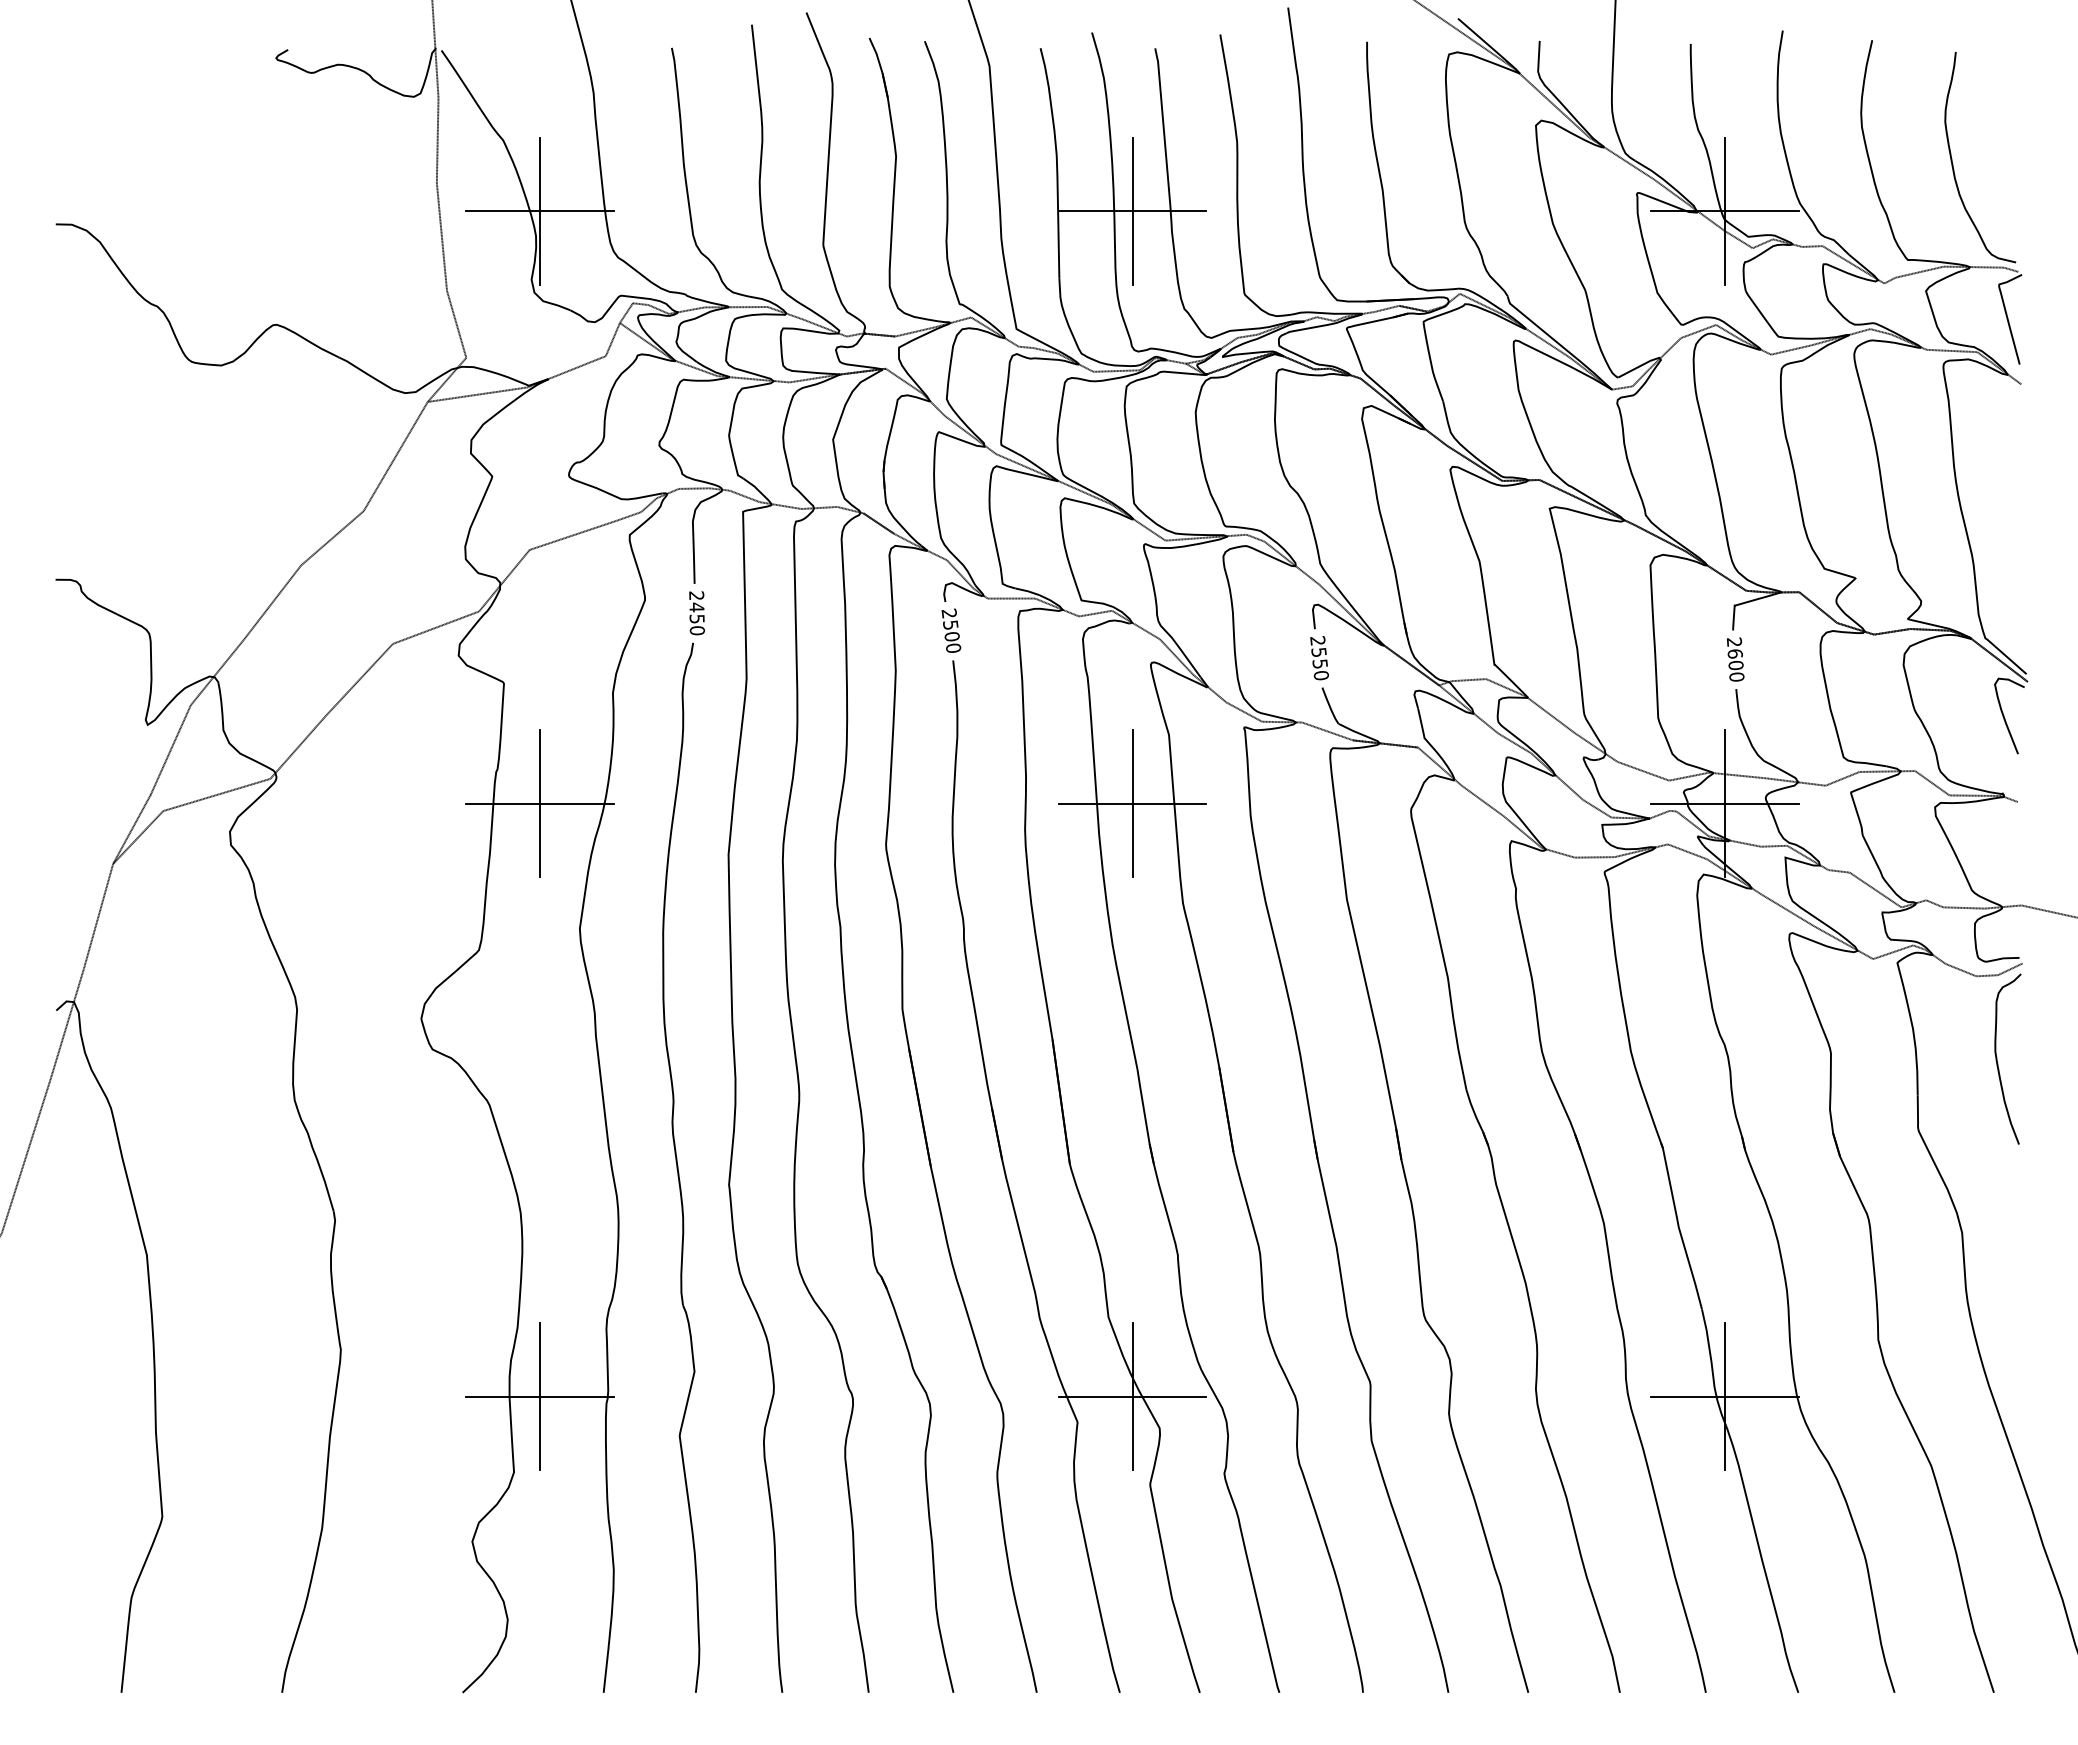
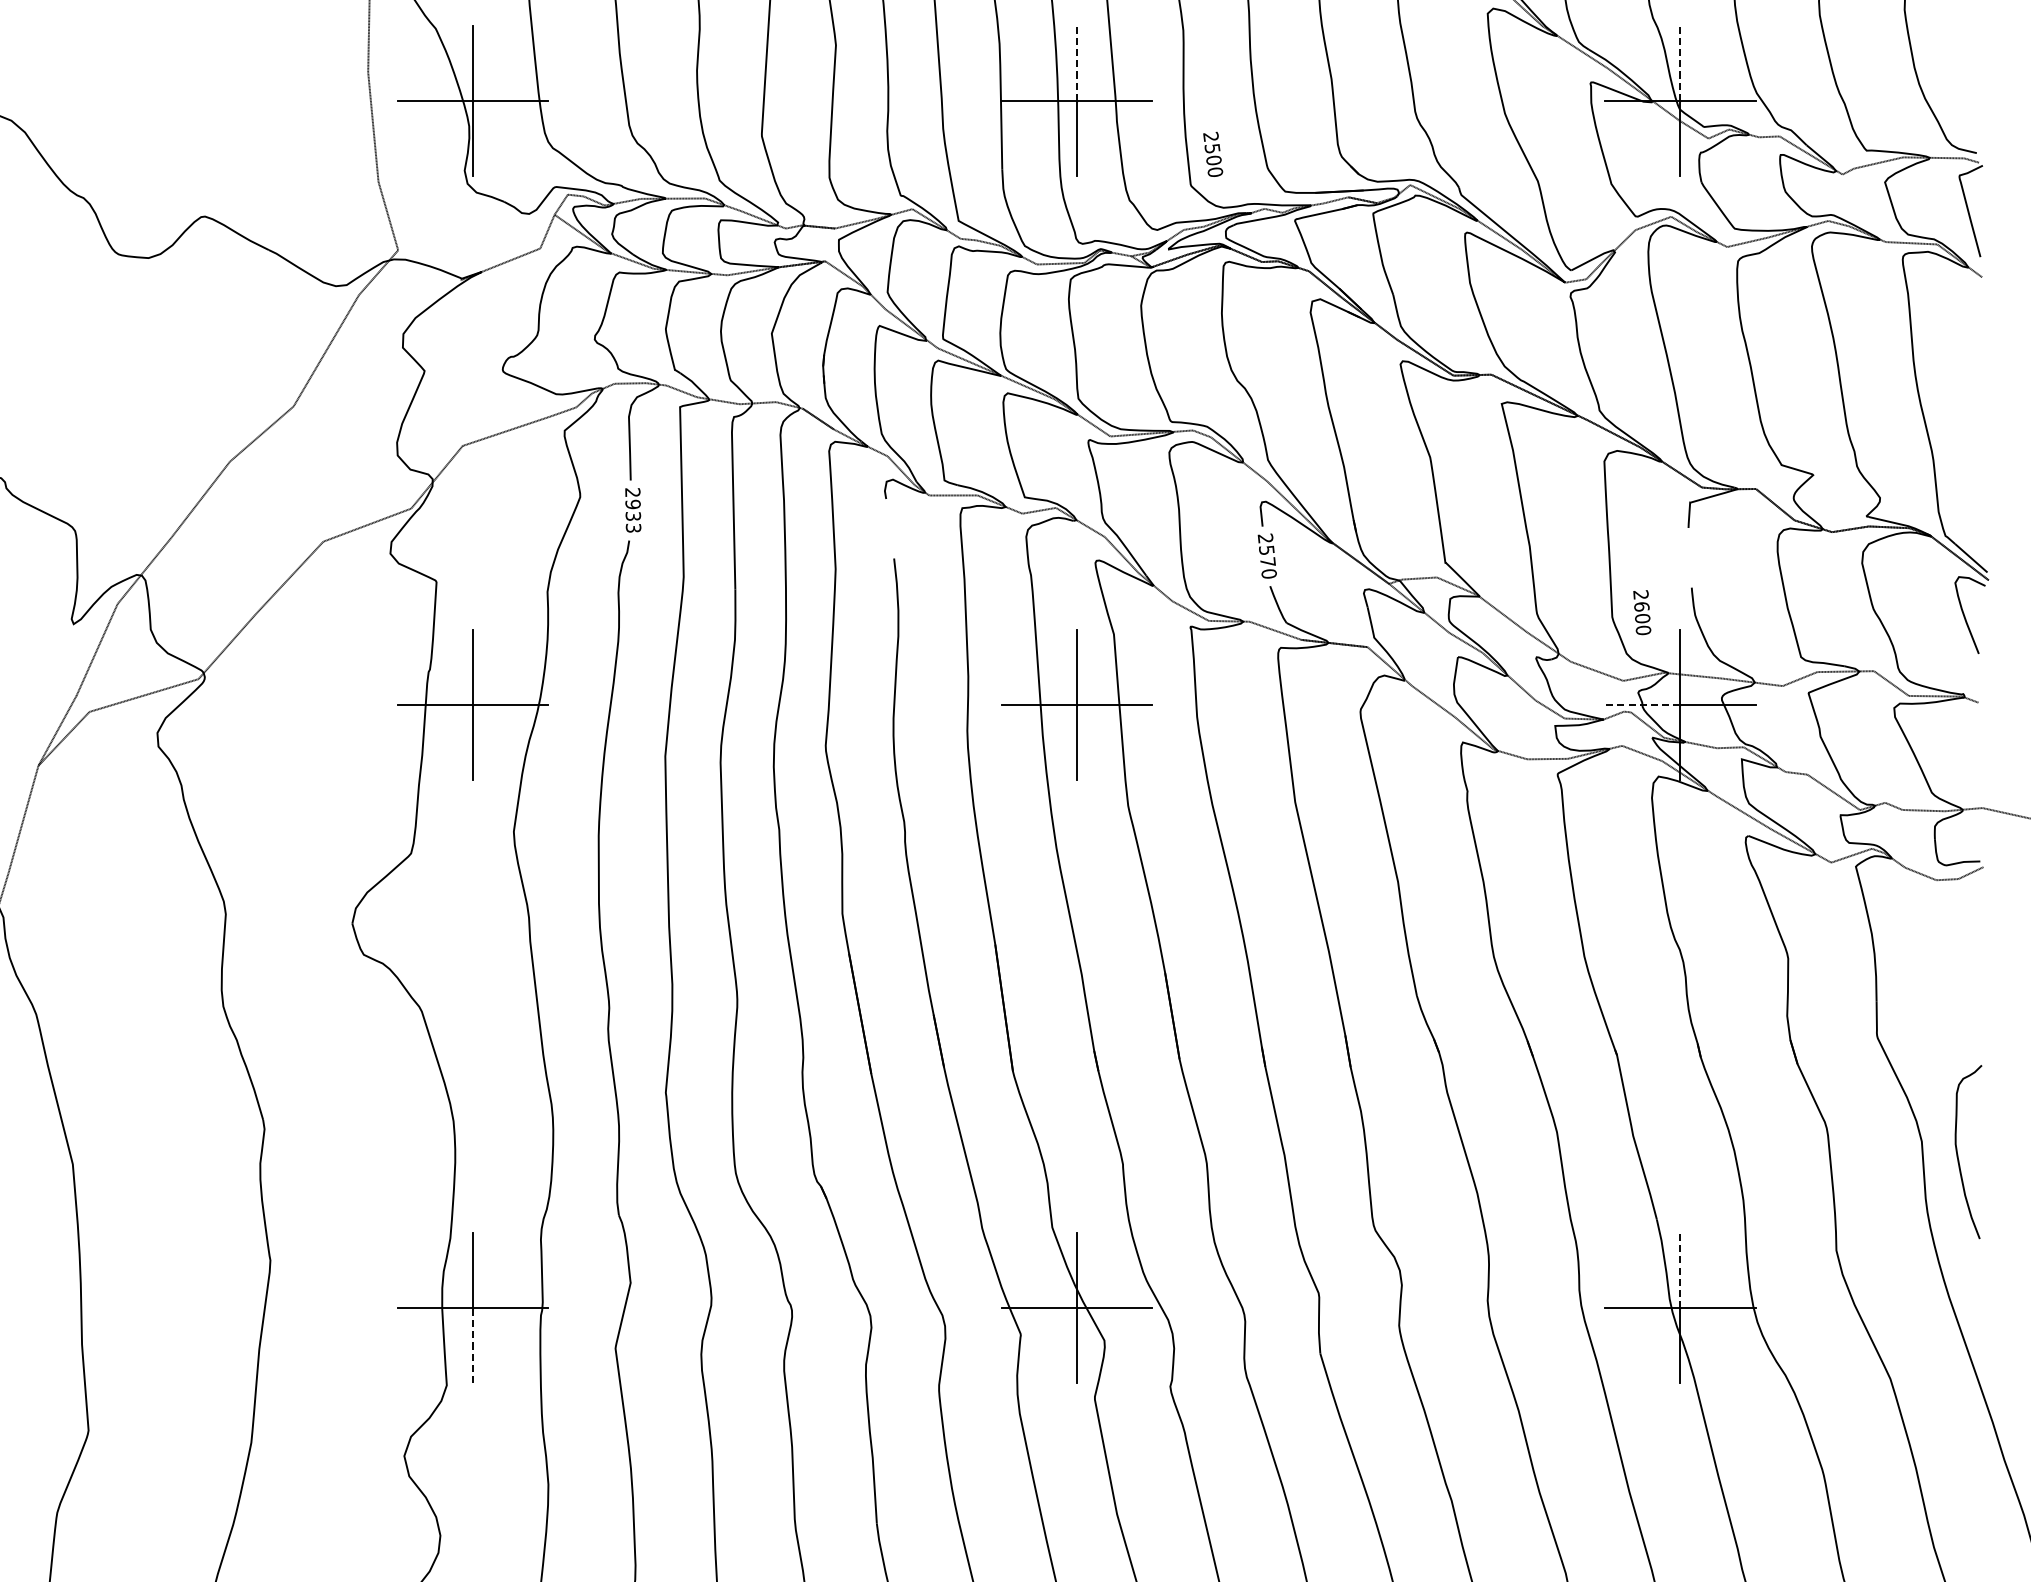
line: (1132, 174) -> (1076, 63), solid -> dashed
line: (1725, 174) -> (1680, 63), solid -> dashed
line: (477, 394) -> (409, 287), removed
text: (696, 618) -> (632, 515), 2450 -> 2933
text: (951, 630) -> (1213, 154), moved
text: (1735, 659) -> (1642, 612), moved
text: (1319, 663) -> (1267, 561), 2550 -> 2570
line: (1688, 803) -> (1643, 704), solid -> dashed
curve: (1997, 1058) -> (1957, 1151), moved
line: (1725, 1359) -> (1680, 1270), solid -> dashed
line: (540, 1433) -> (473, 1345), solid -> dashed

